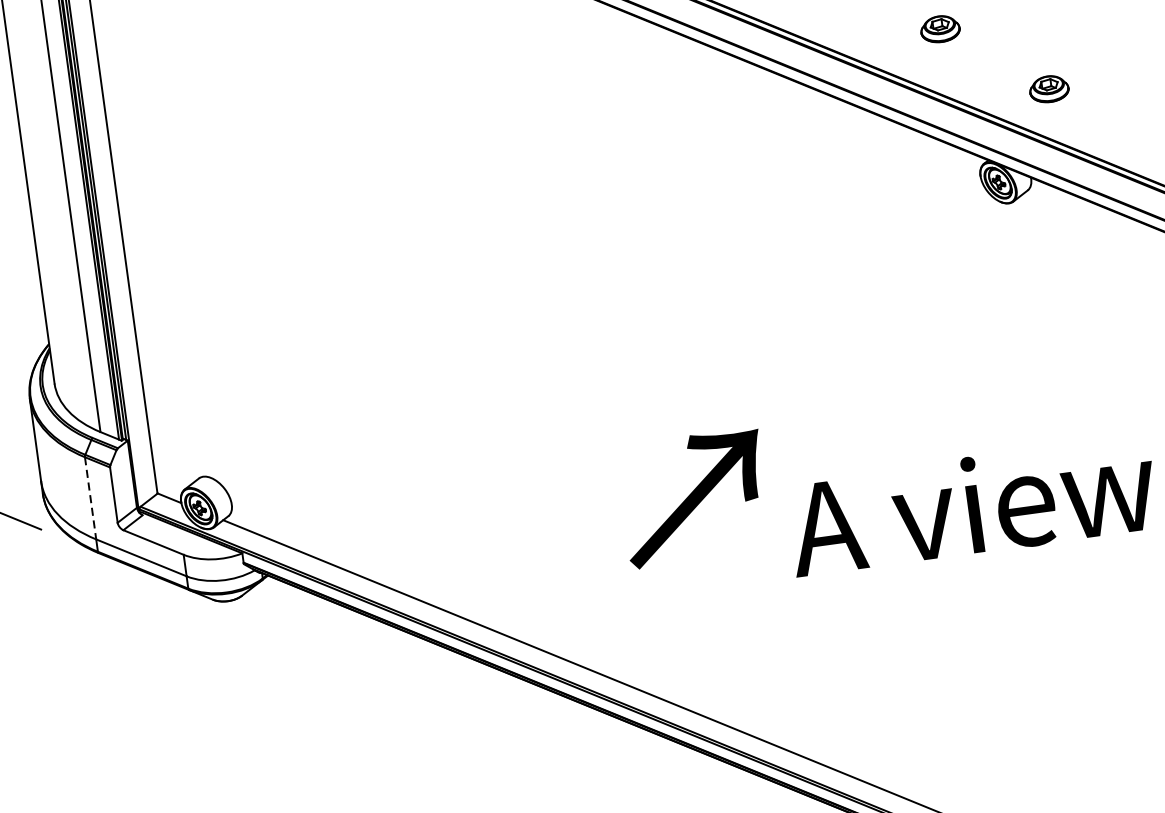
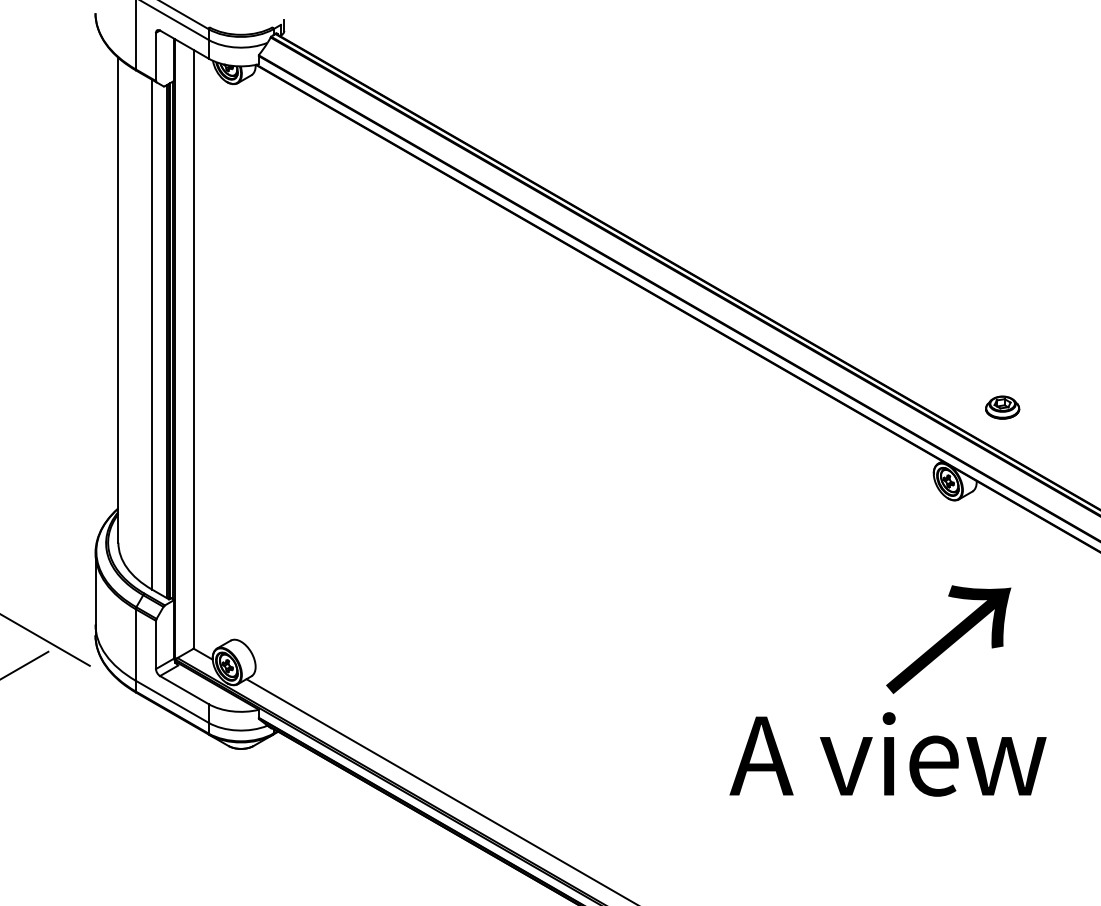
part: (940, 29) -> (916, 343), removed
line: (90, 497) -> (135, 644), dashed -> solid
text: (694, 498) -> (948, 639), moved

